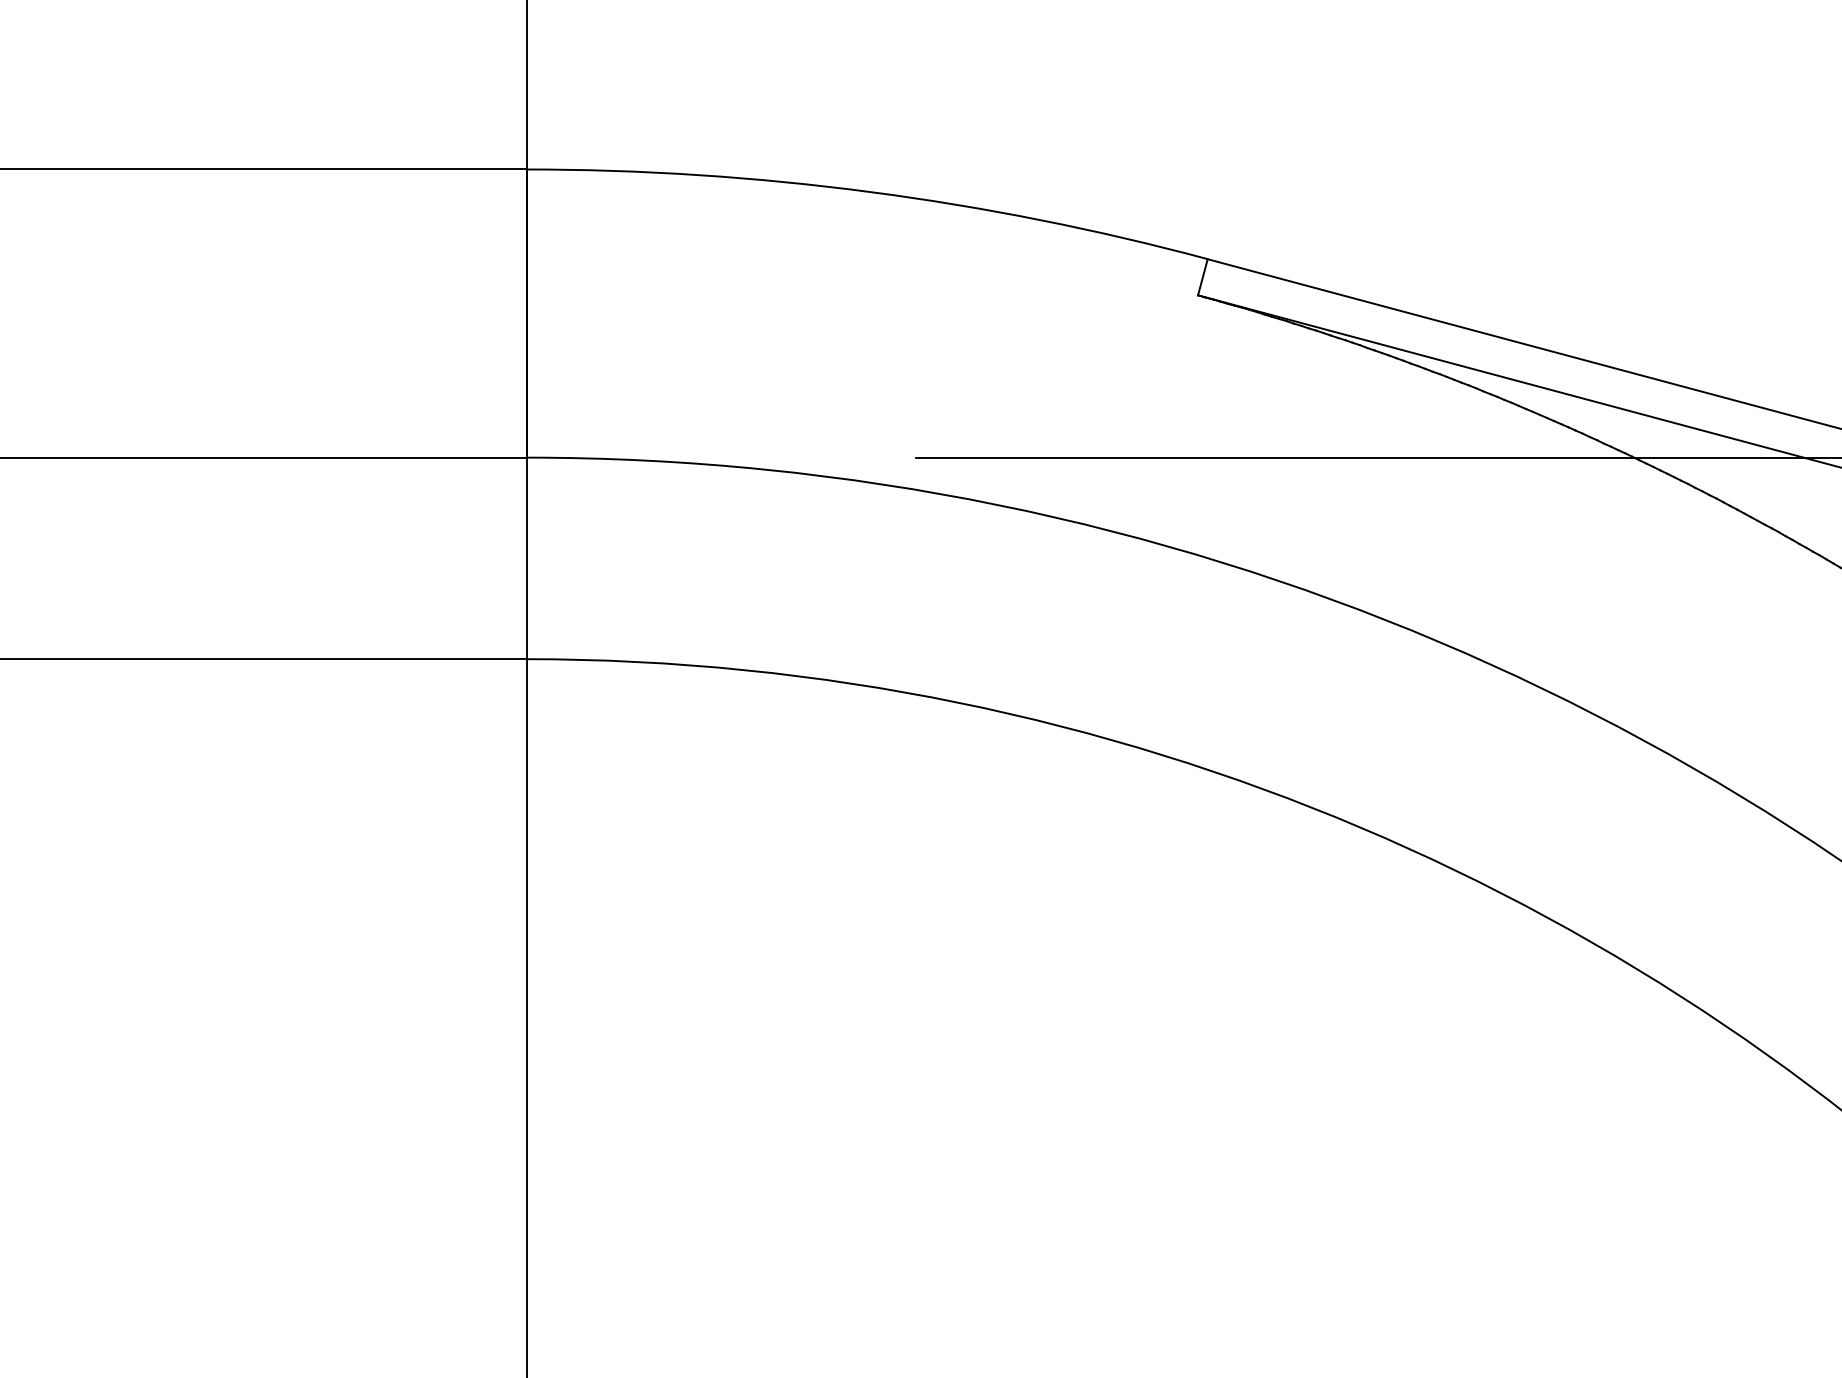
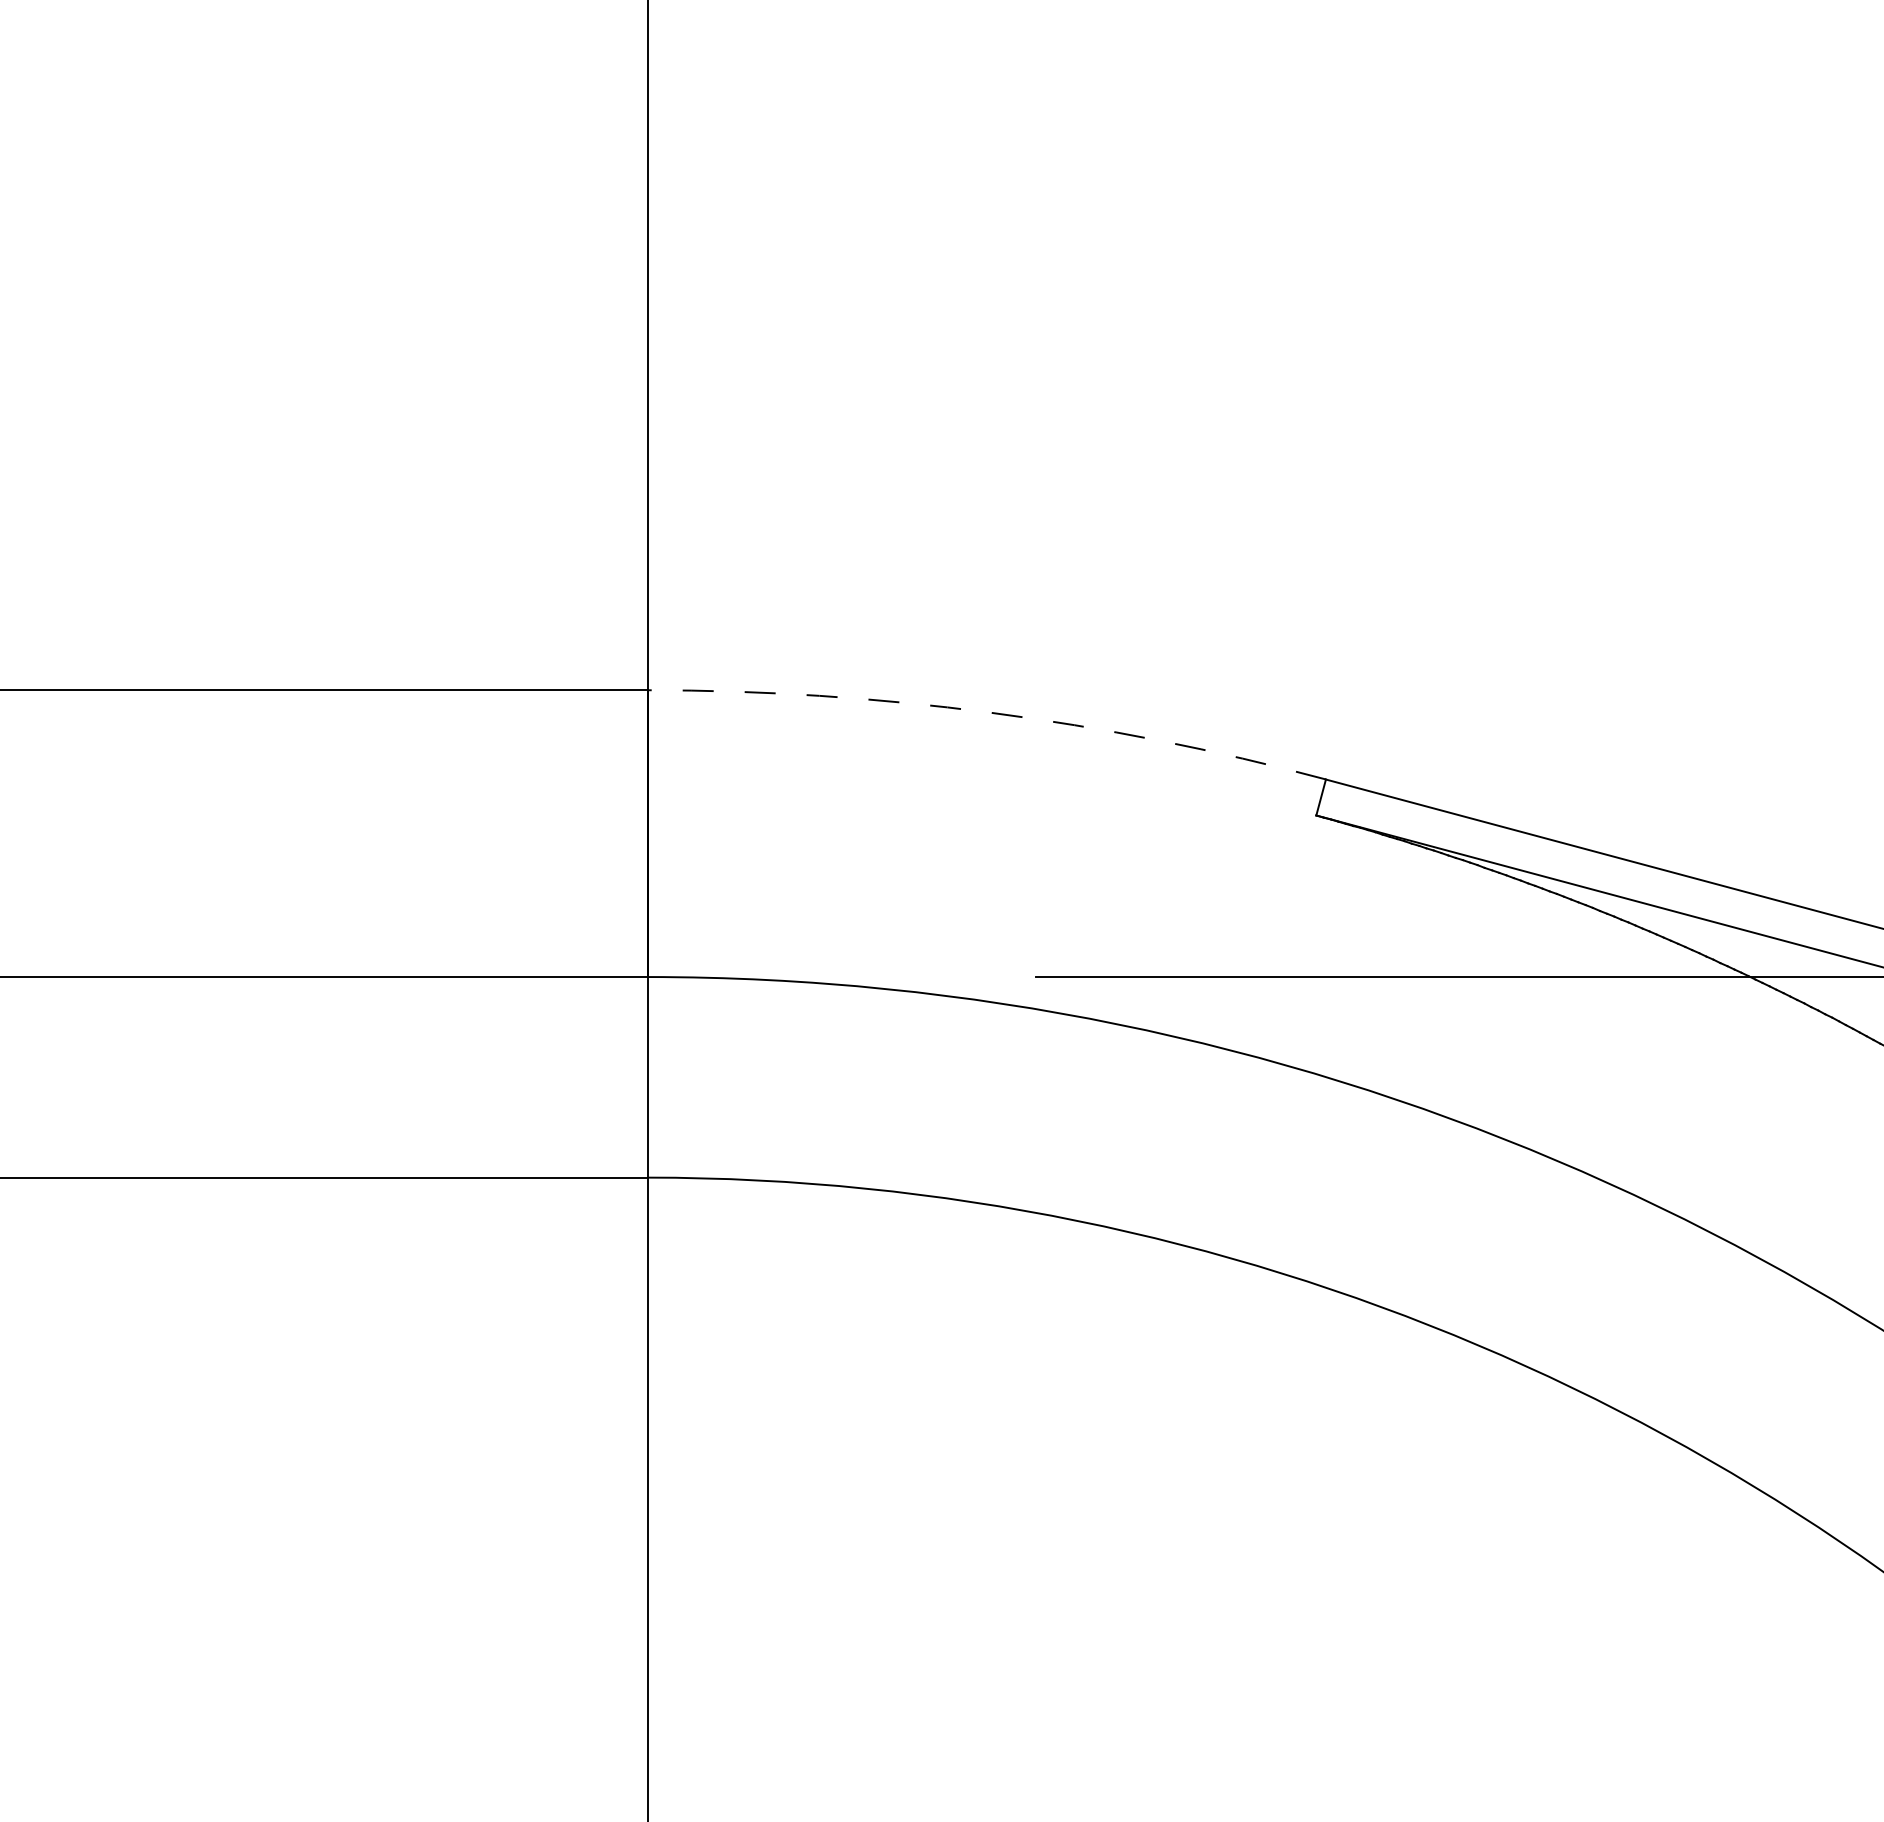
arc: (870, 191) -> (990, 712), solid -> dashed

